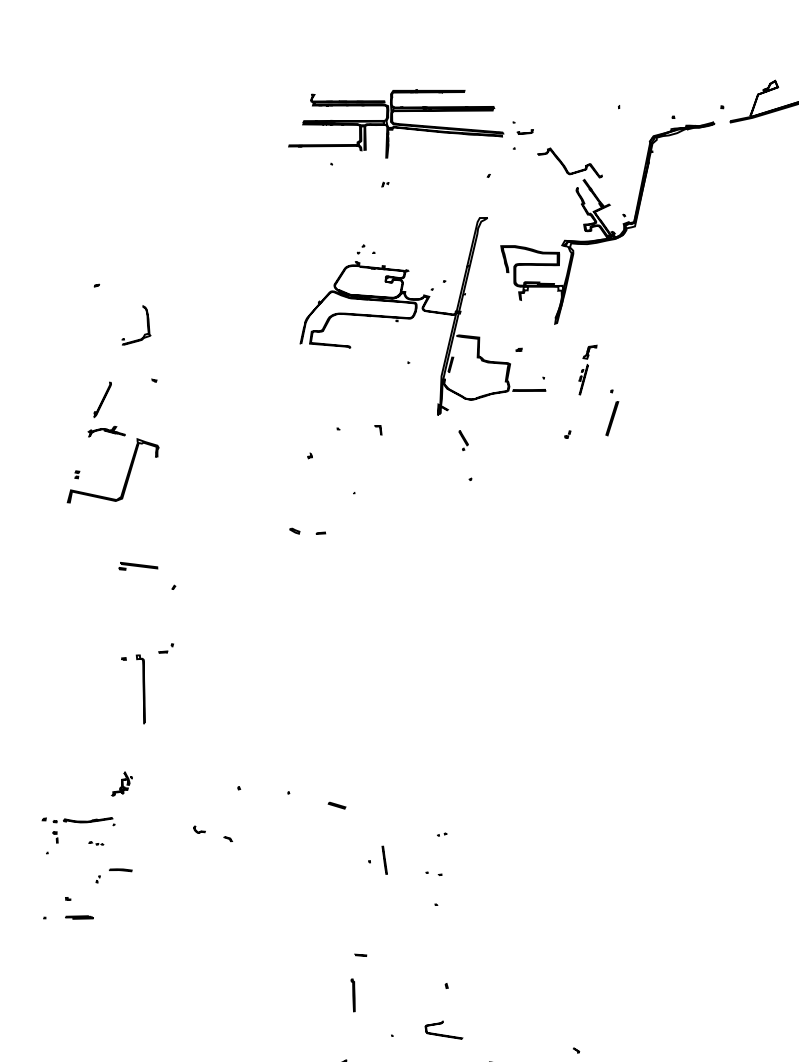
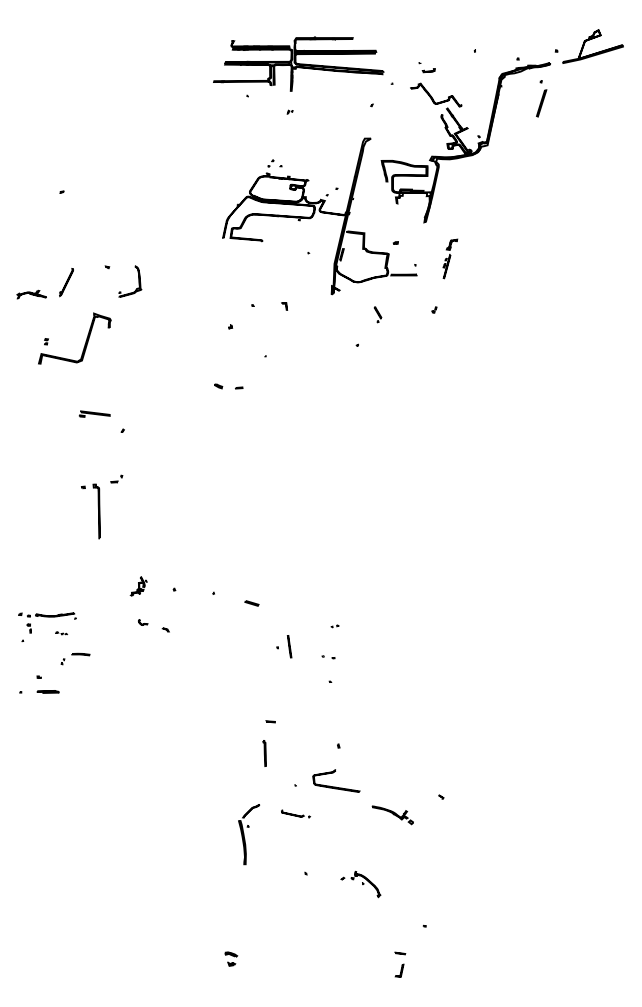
part: (522, 128) -> (426, 67), moved
part: (146, 325) -> (138, 281), moved
part: (612, 412) -> (541, 98), moved
part: (106, 431) -> (31, 294), moved
part: (462, 440) -> (377, 314), moved
part: (121, 784) -> (138, 586), moved
part: (443, 1029) -> (336, 780), size x1.6

